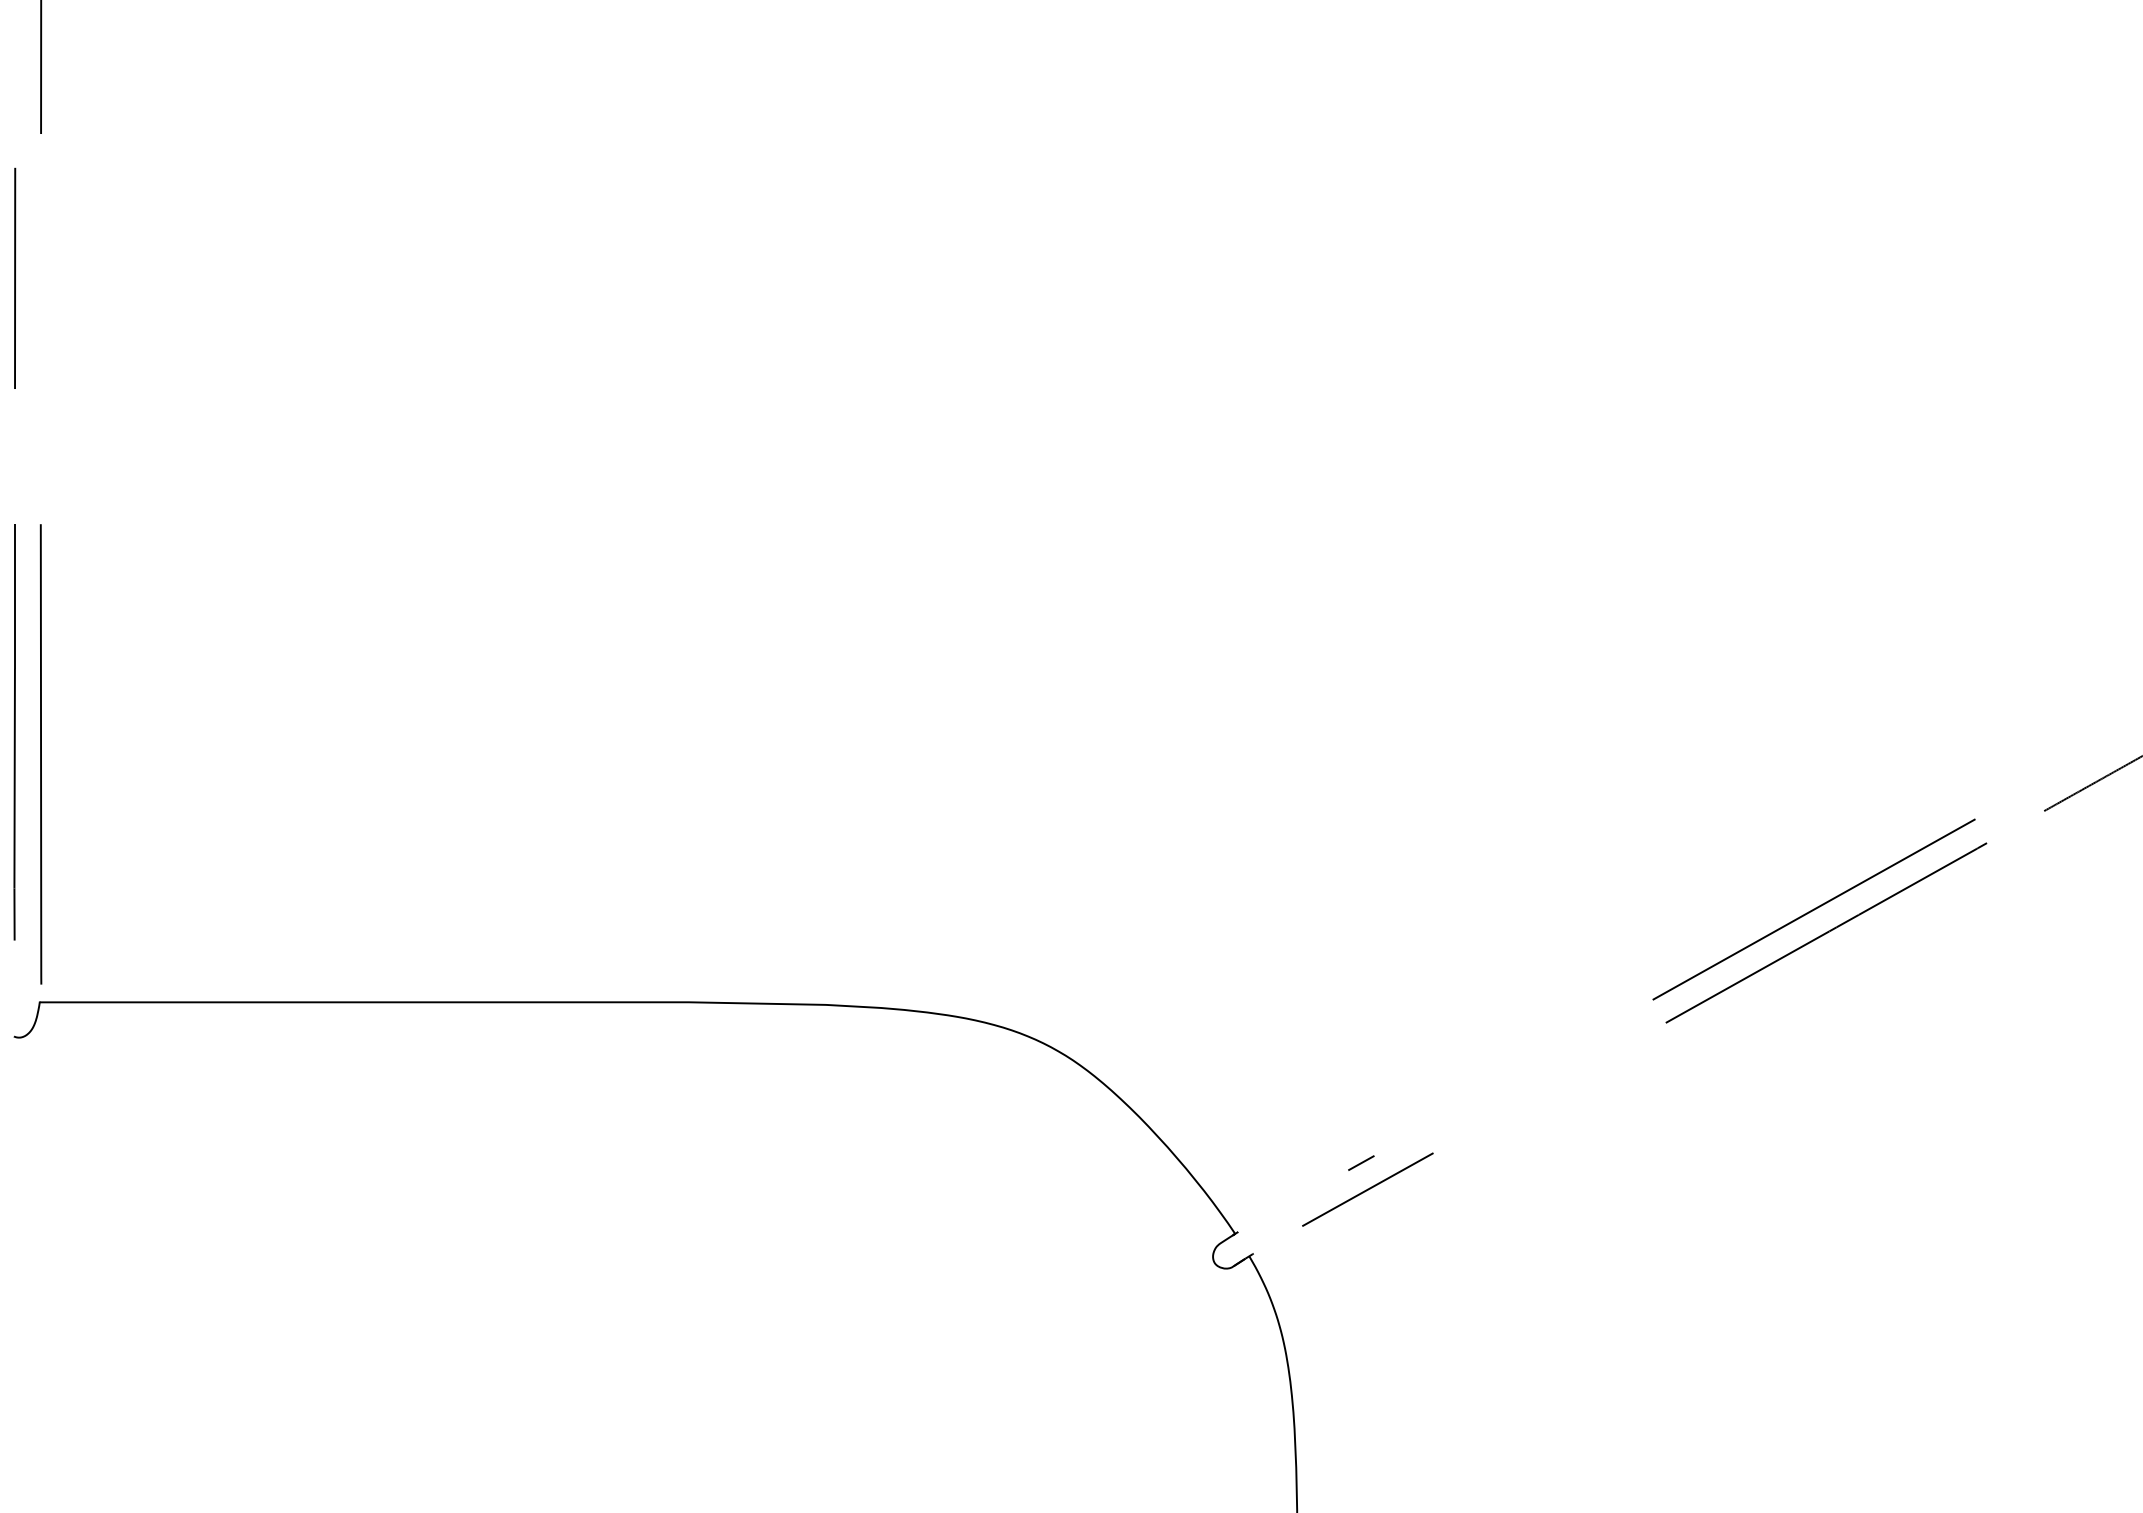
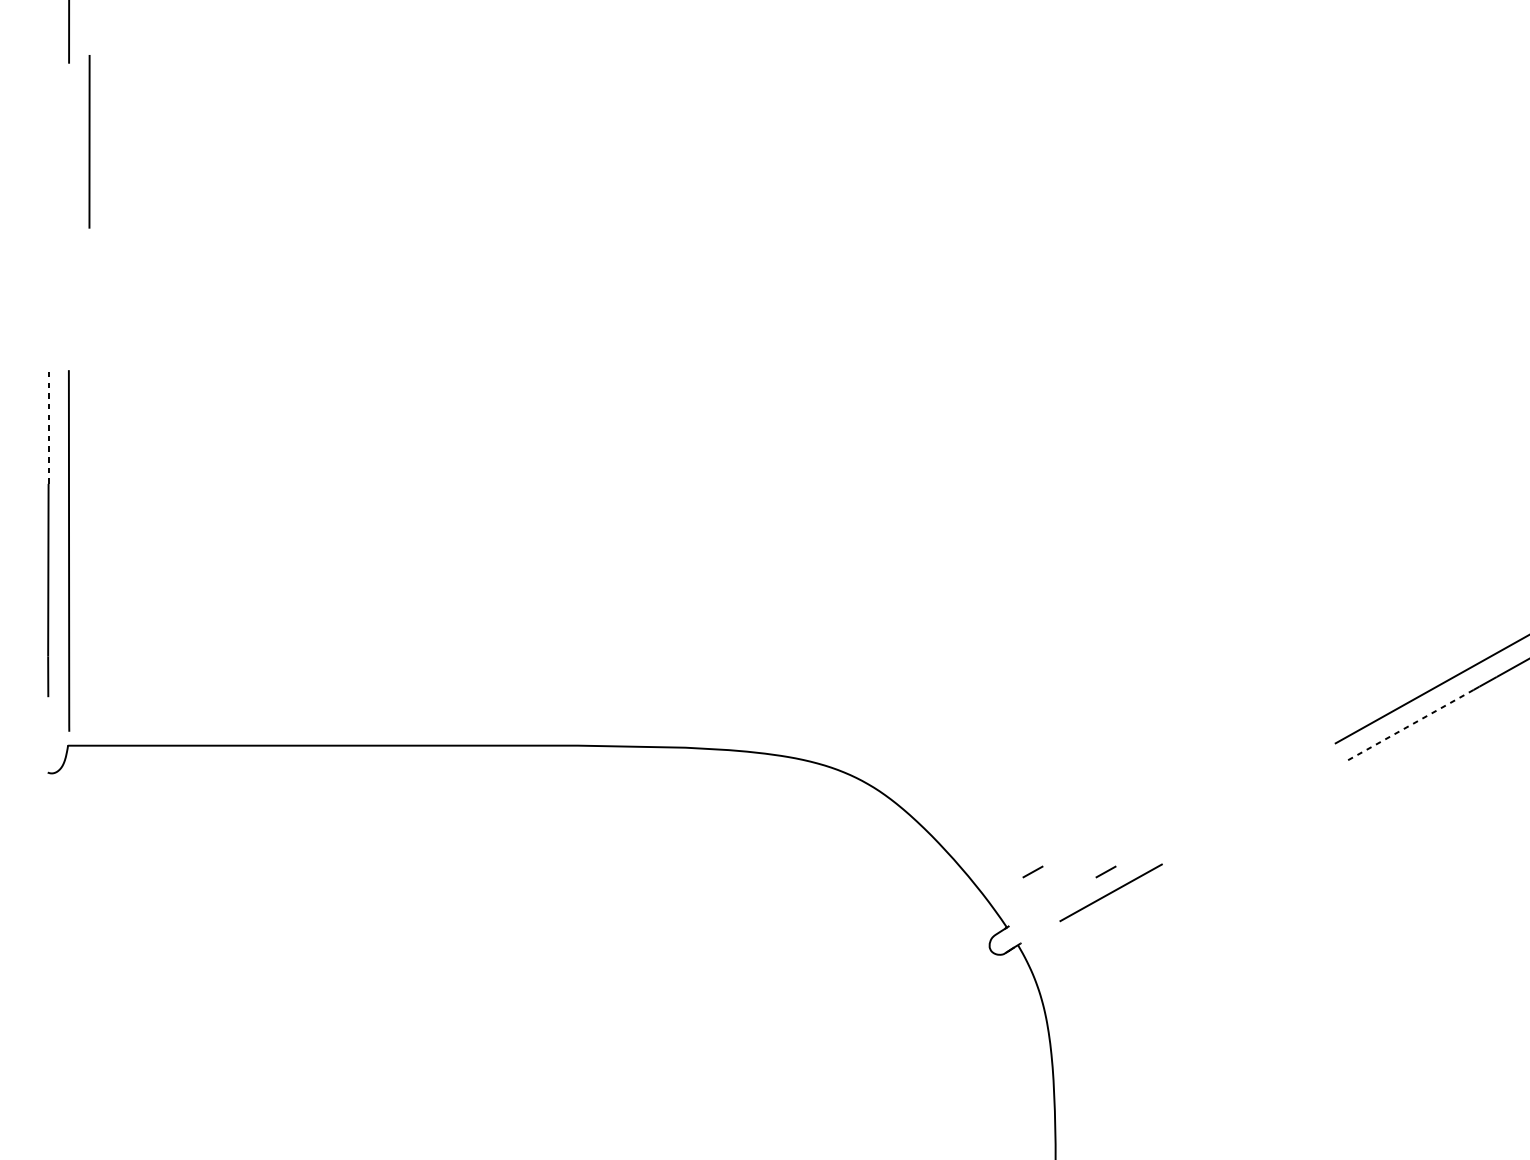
line: (15, 277) -> (89, 141), moved
line: (14, 596) -> (48, 426), solid -> dashed
line: (1747, 977) -> (1409, 726), solid -> dashed
line: (1268, 1162) -> (1033, 871), added

